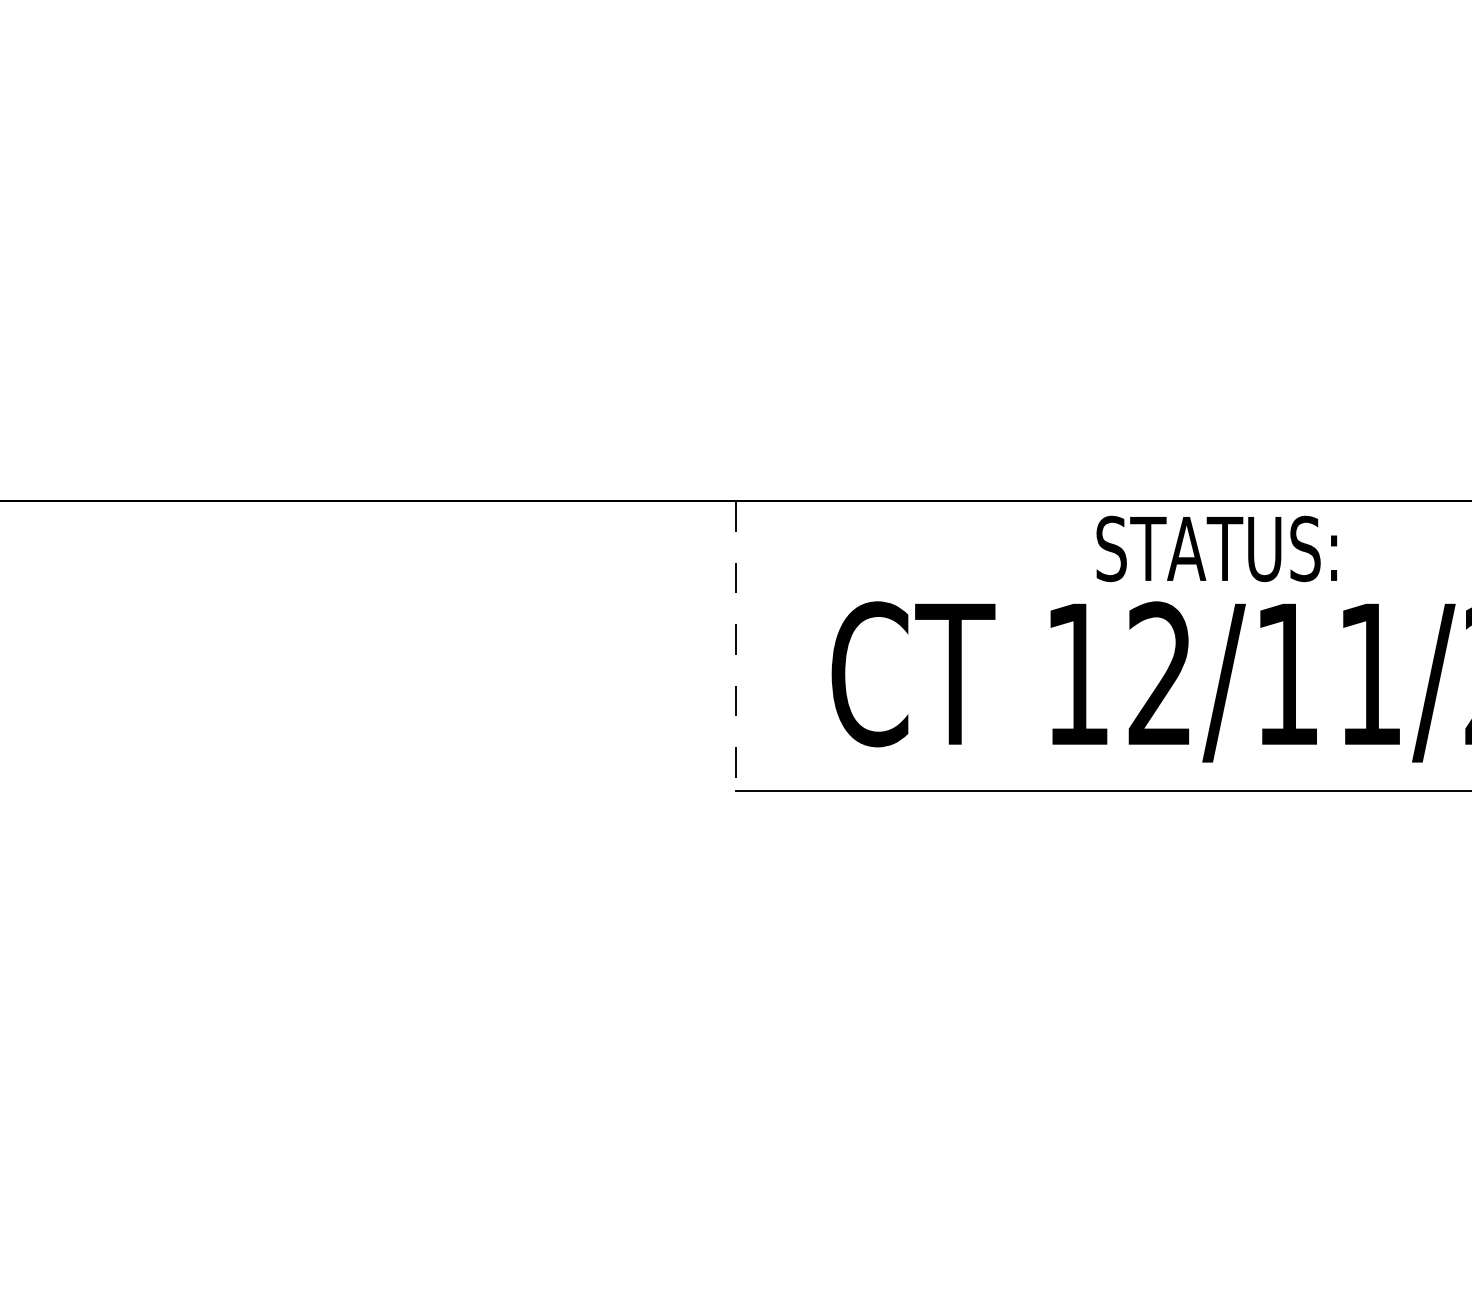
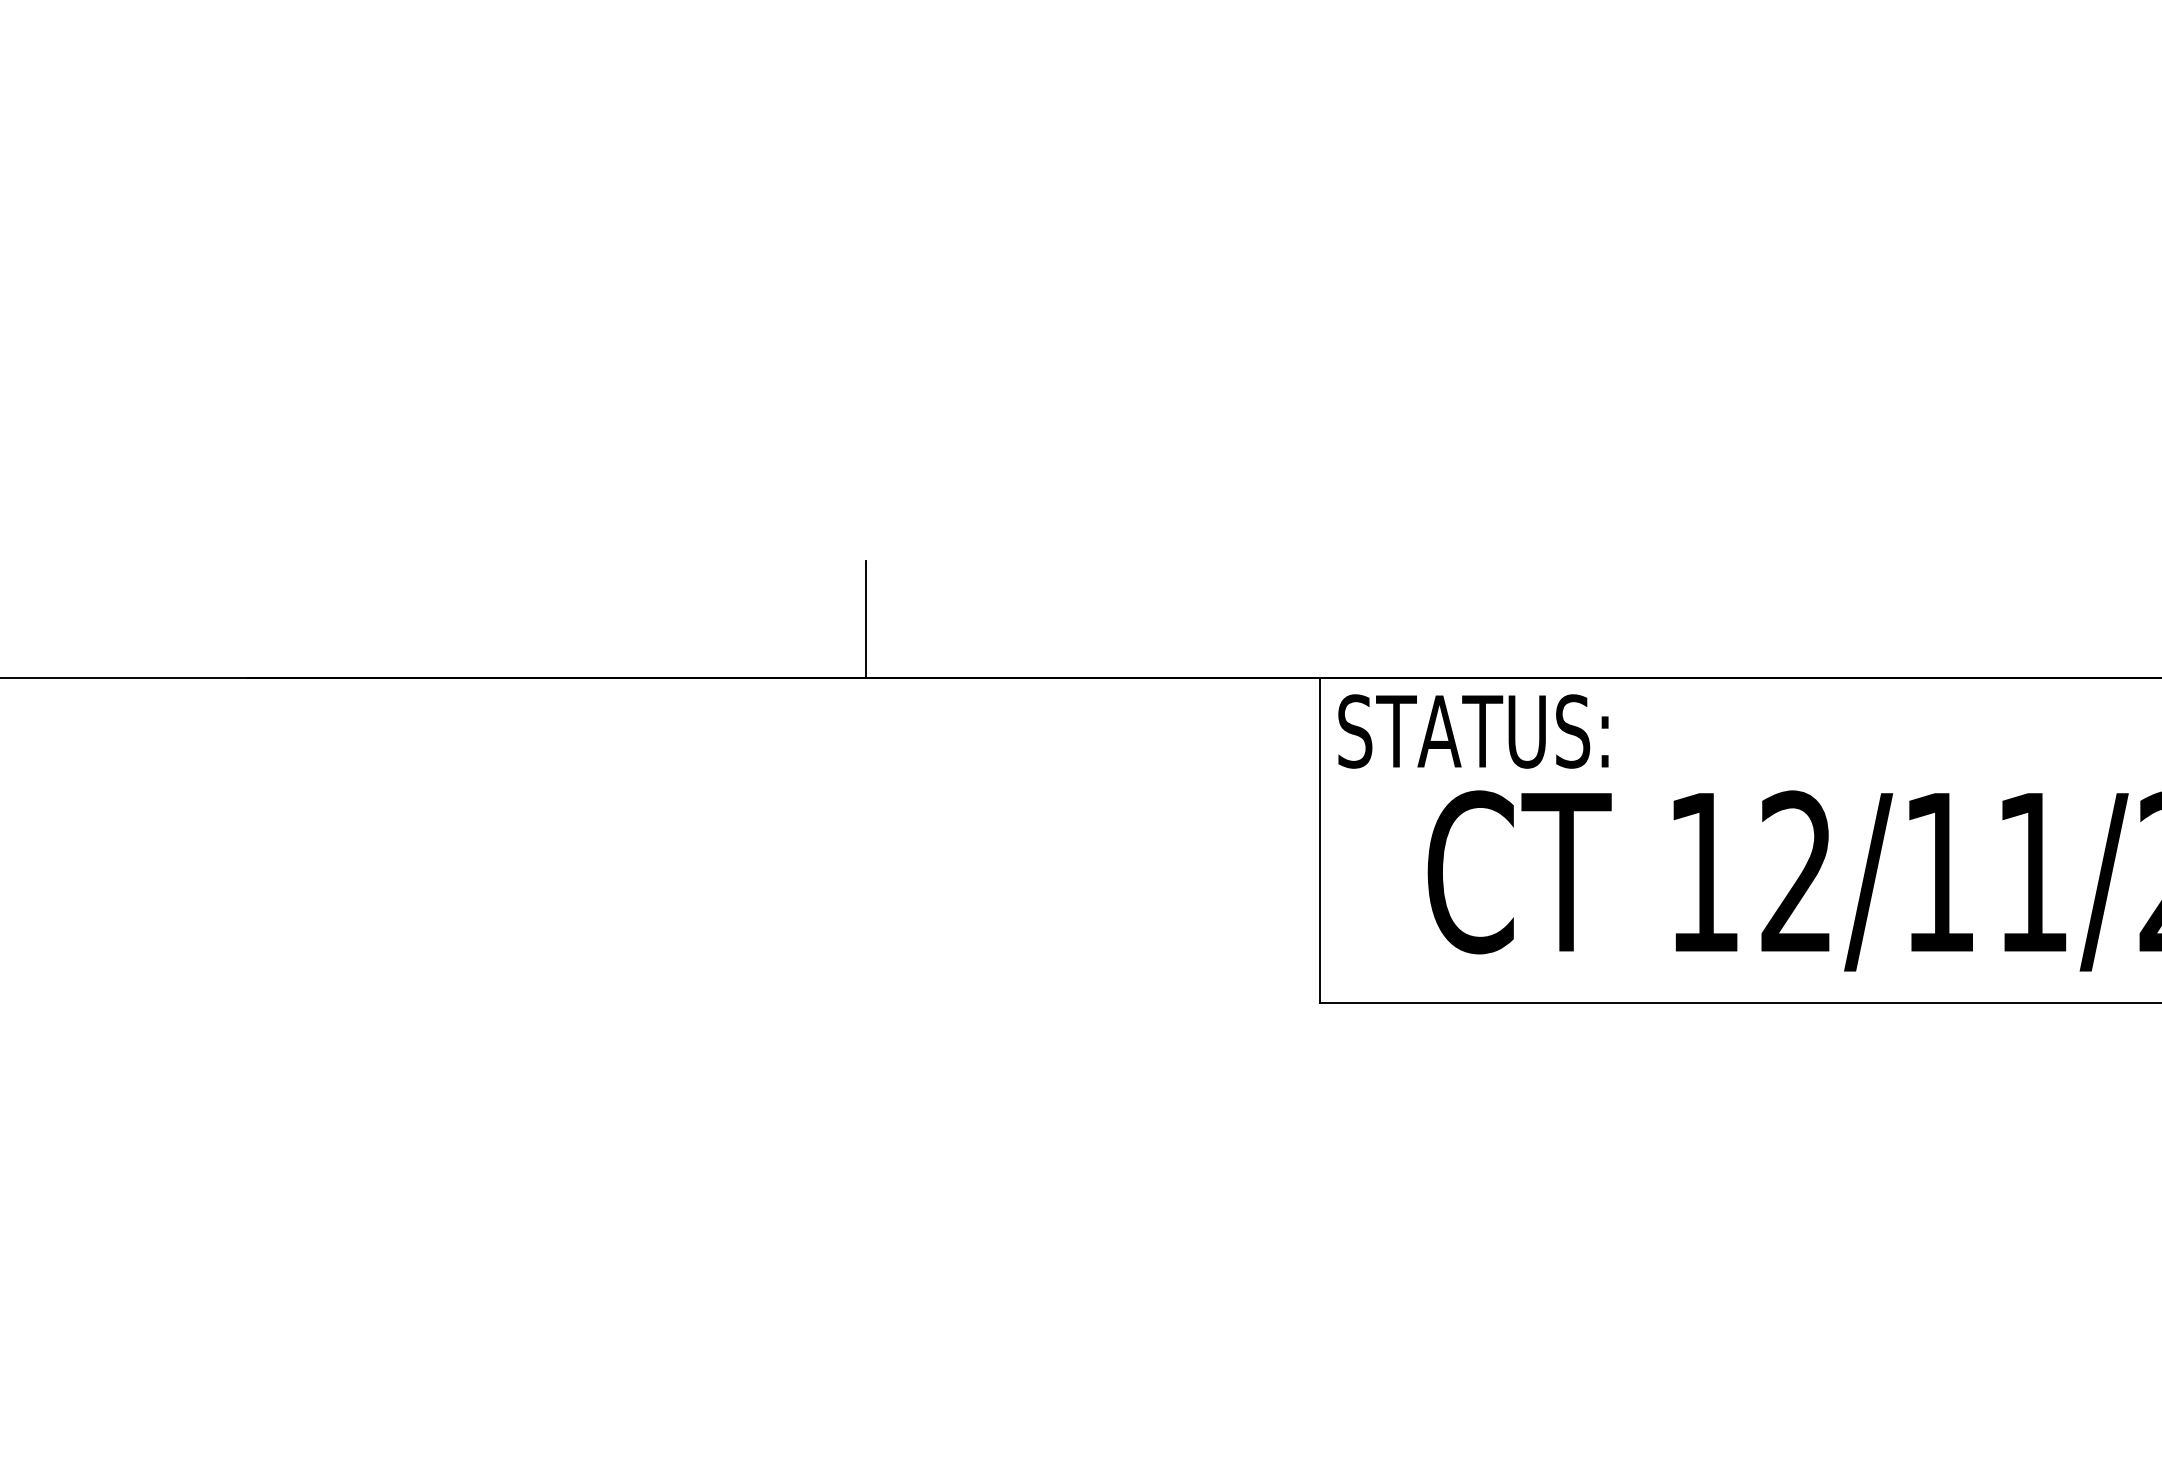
line: (332, 448) -> (866, 618), added
text: (1216, 548) -> (1473, 731), moved
line: (736, 645) -> (1320, 840), dashed -> solid

